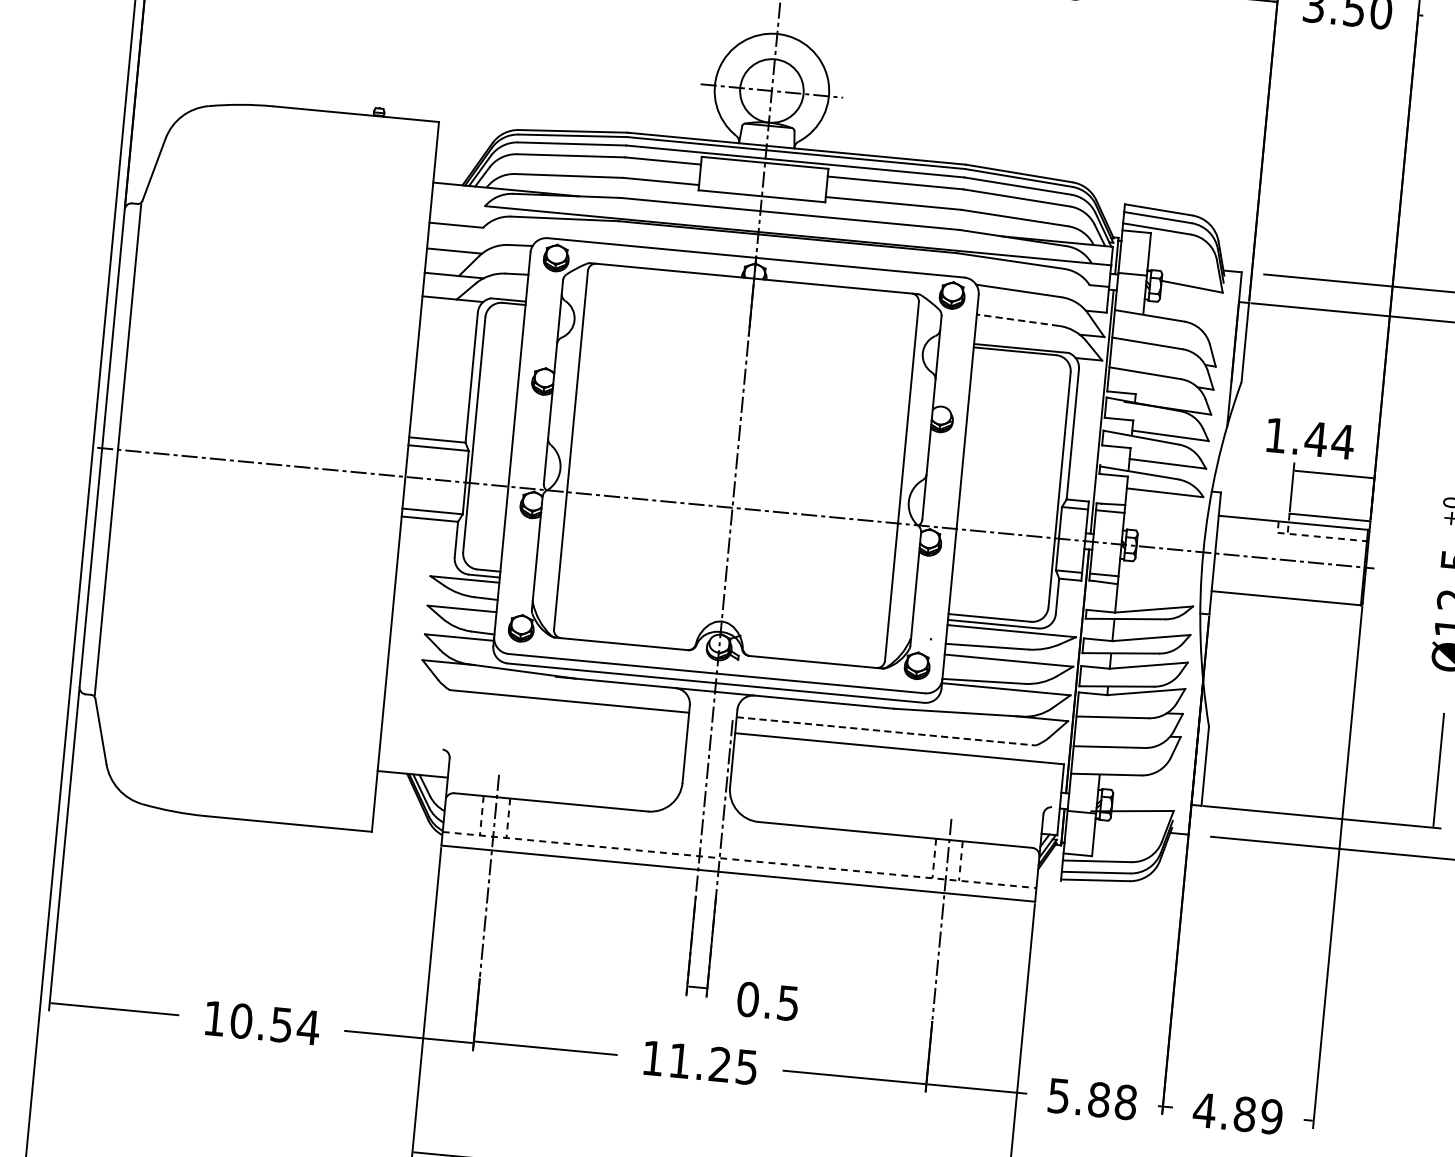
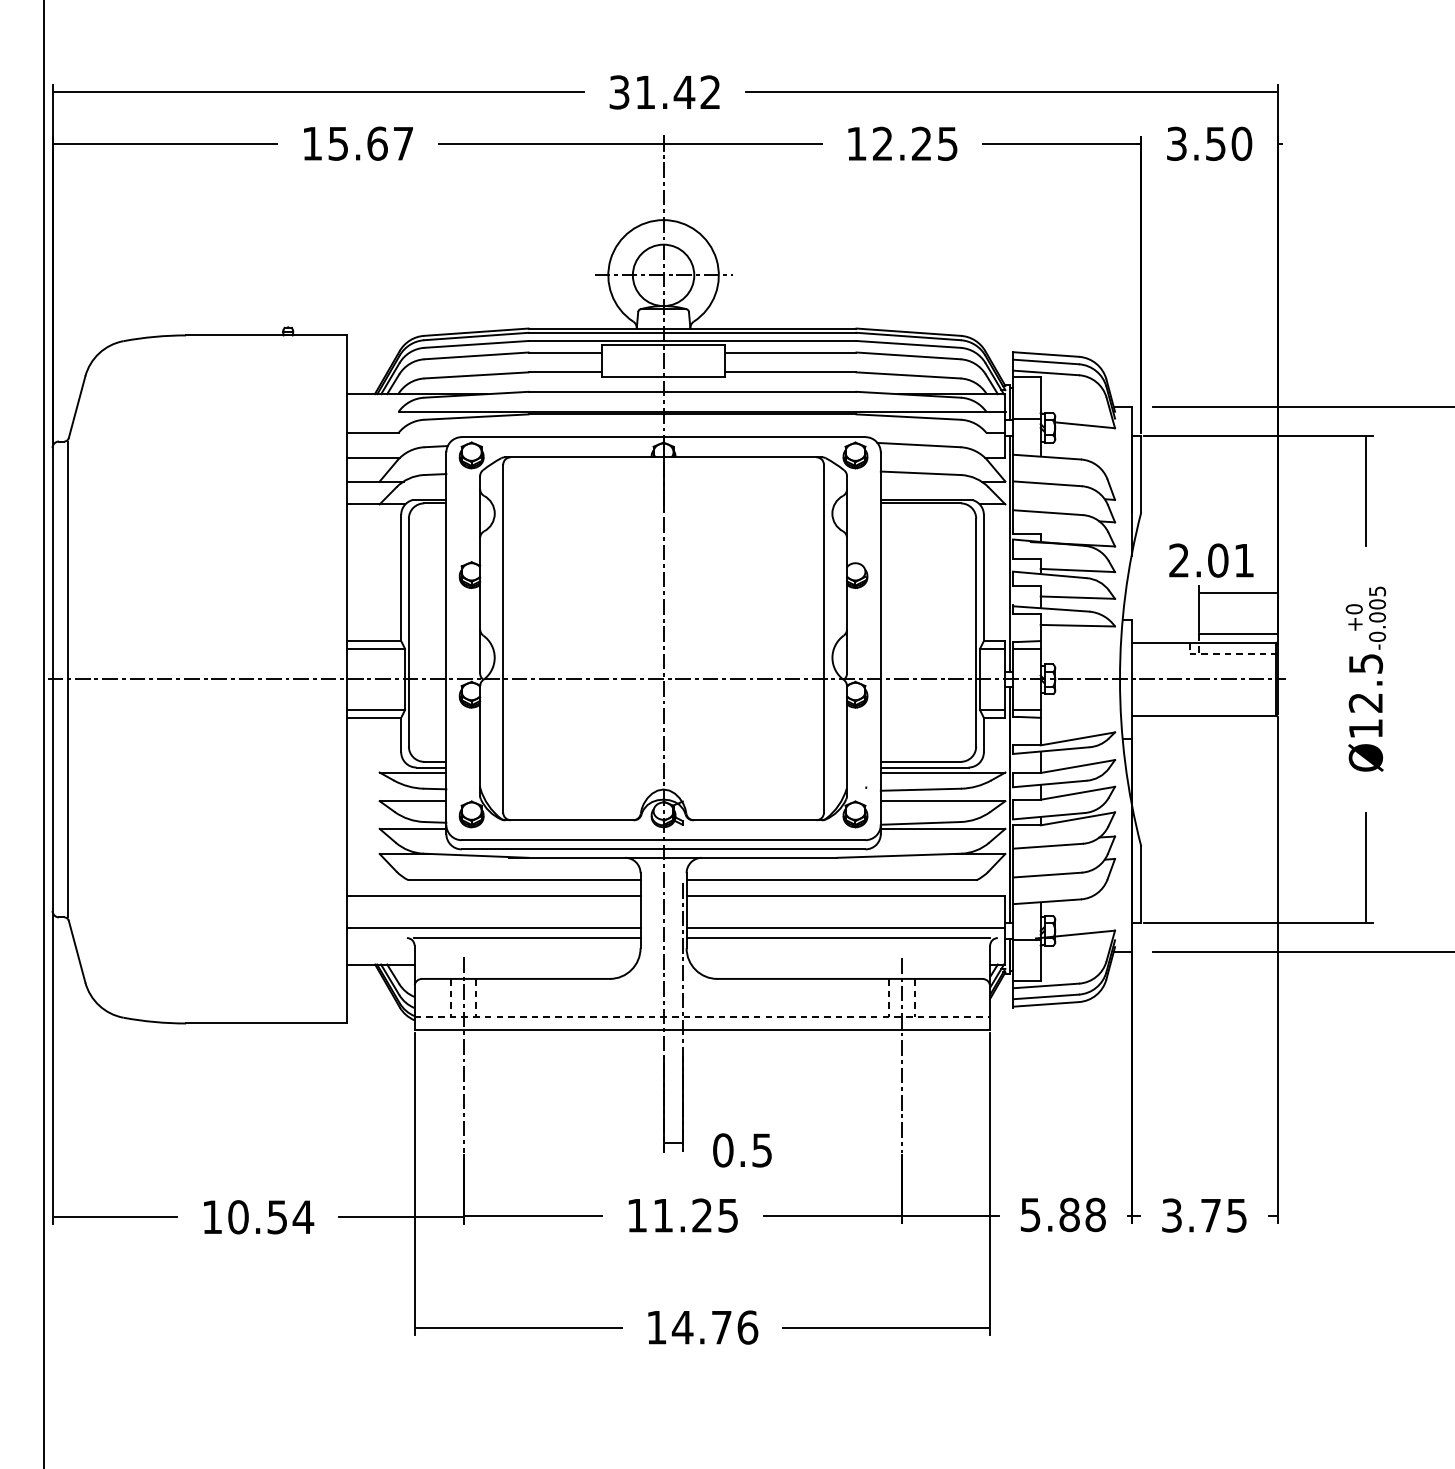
line: (1017, 320) -> (920, 473), dashed -> solid
text: (1309, 438) -> (1211, 560), 1.44 -> 2.01
line: (535, 714) -> (493, 895), added
line: (886, 731) -> (831, 880), dashed -> solid
line: (532, 747) -> (493, 927), added
line: (566, 761) -> (527, 938), added
line: (895, 781) -> (845, 927), added
line: (887, 792) -> (838, 938), added
text: (1238, 1113) -> (1204, 1215), 4.89 -> 3.75

